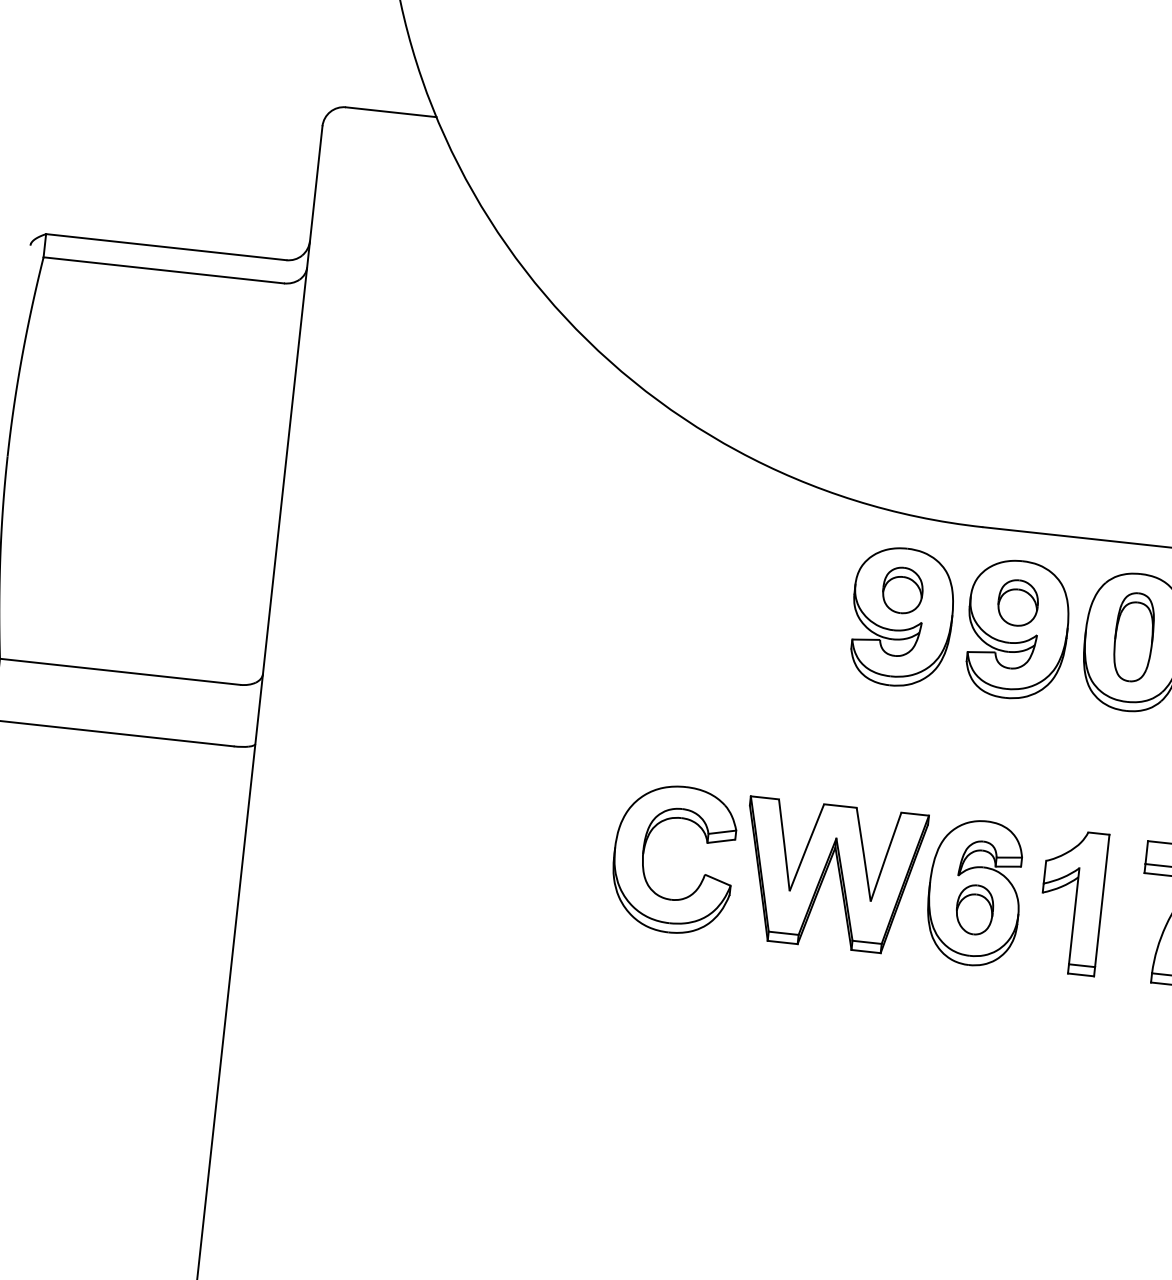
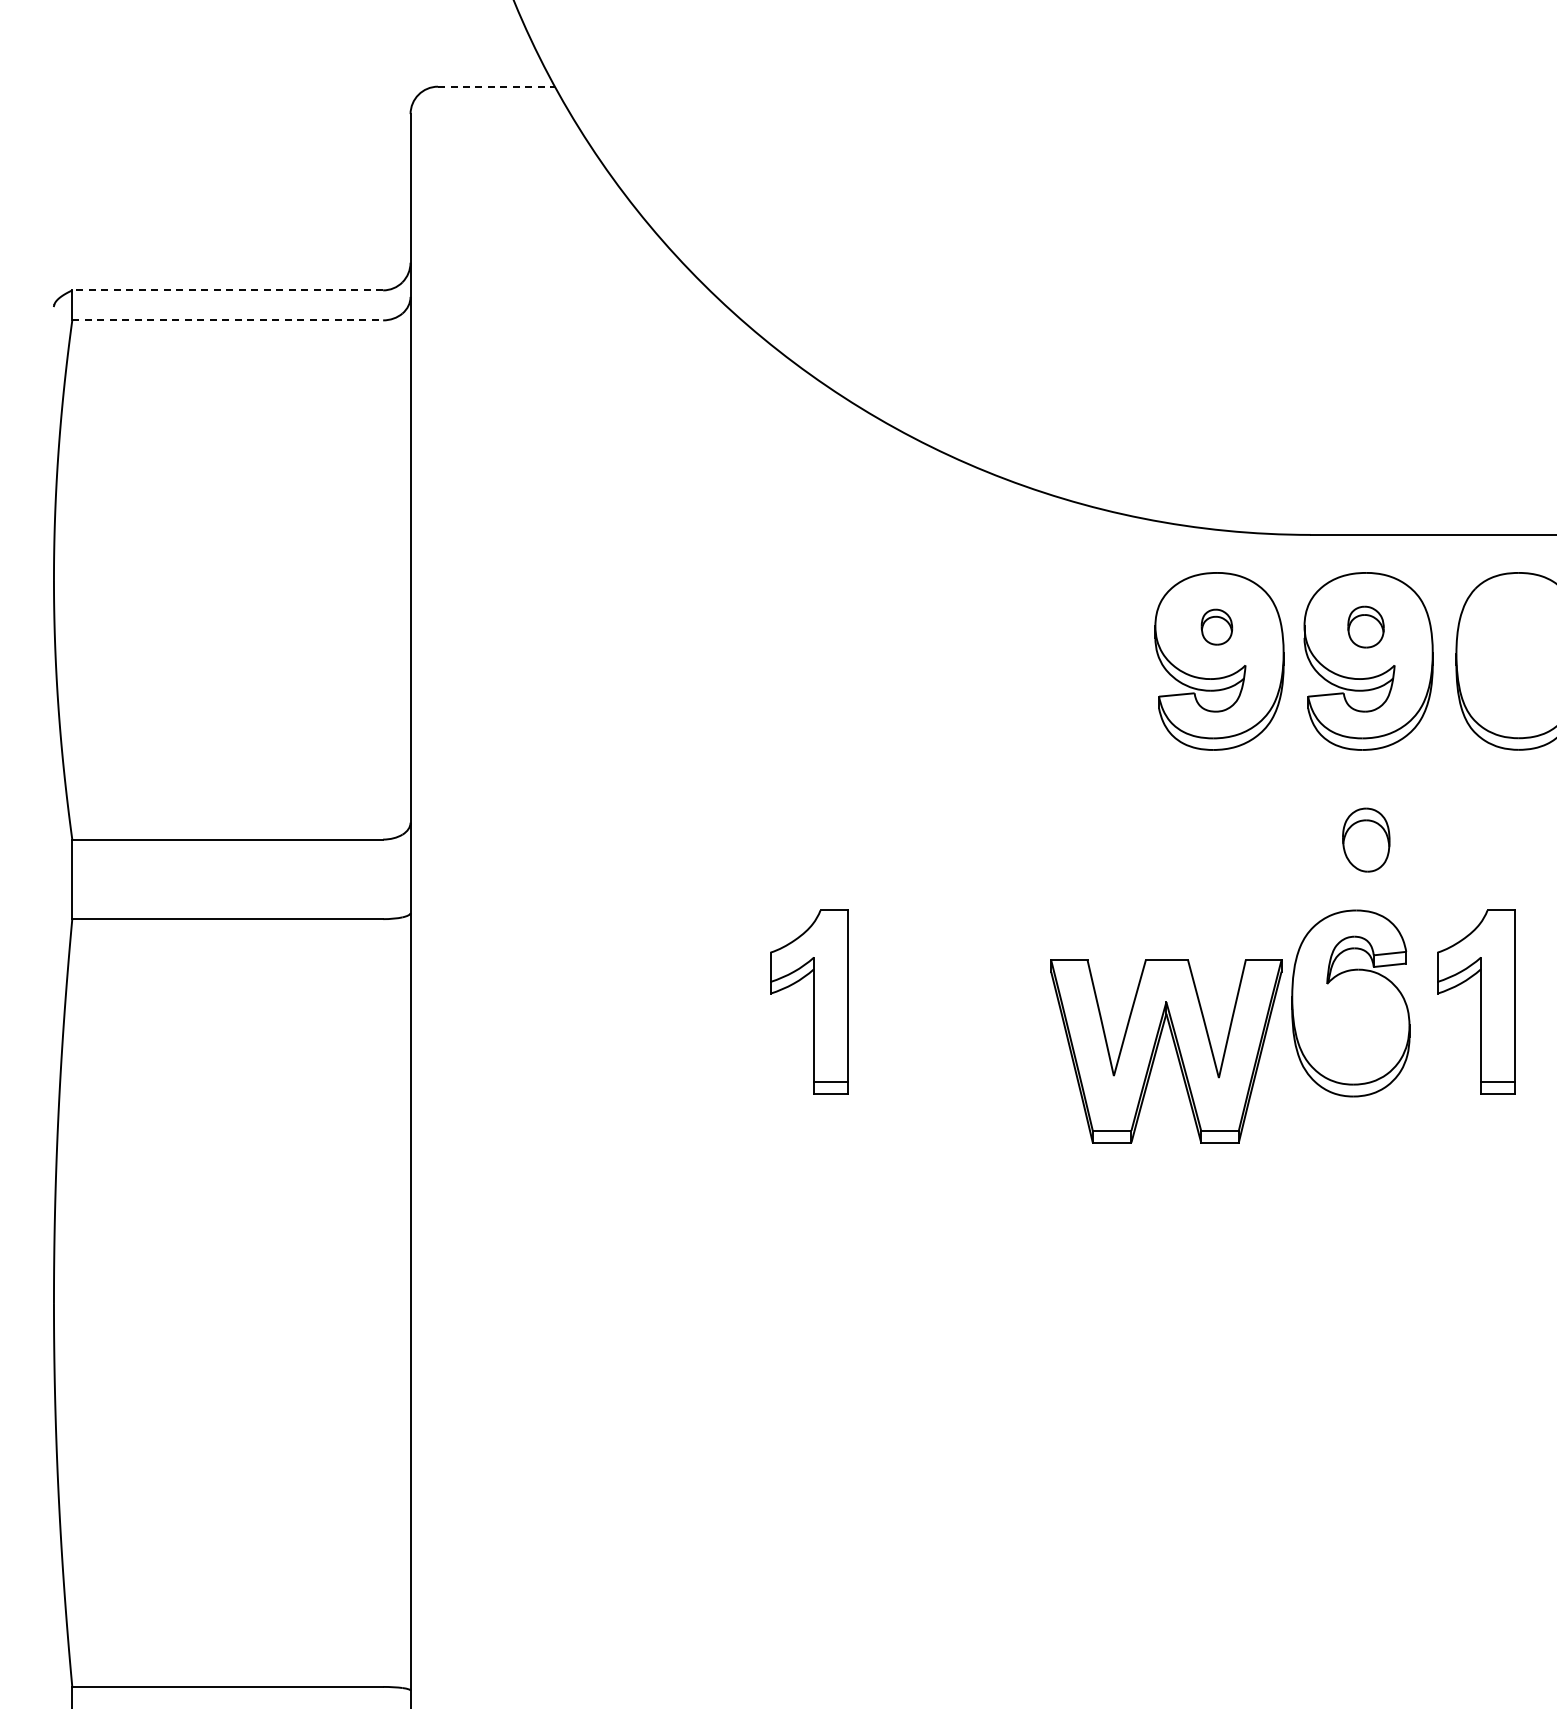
line: (391, 112) -> (496, 86), solid -> dashed
line: (166, 247) -> (227, 290), solid -> dashed
line: (164, 270) -> (228, 320), solid -> dashed
part: (902, 590) -> (1216, 627), size x0.6
part: (1017, 603) -> (1365, 627), size x0.7
part: (1133, 637) -> (1518, 654), removed
part: (556, 845) -> (809, 1001), added
part: (643, 861) -> (923, 1009), removed
part: (838, 874) -> (1174, 1047), moved
part: (975, 909) -> (1366, 839), moved

